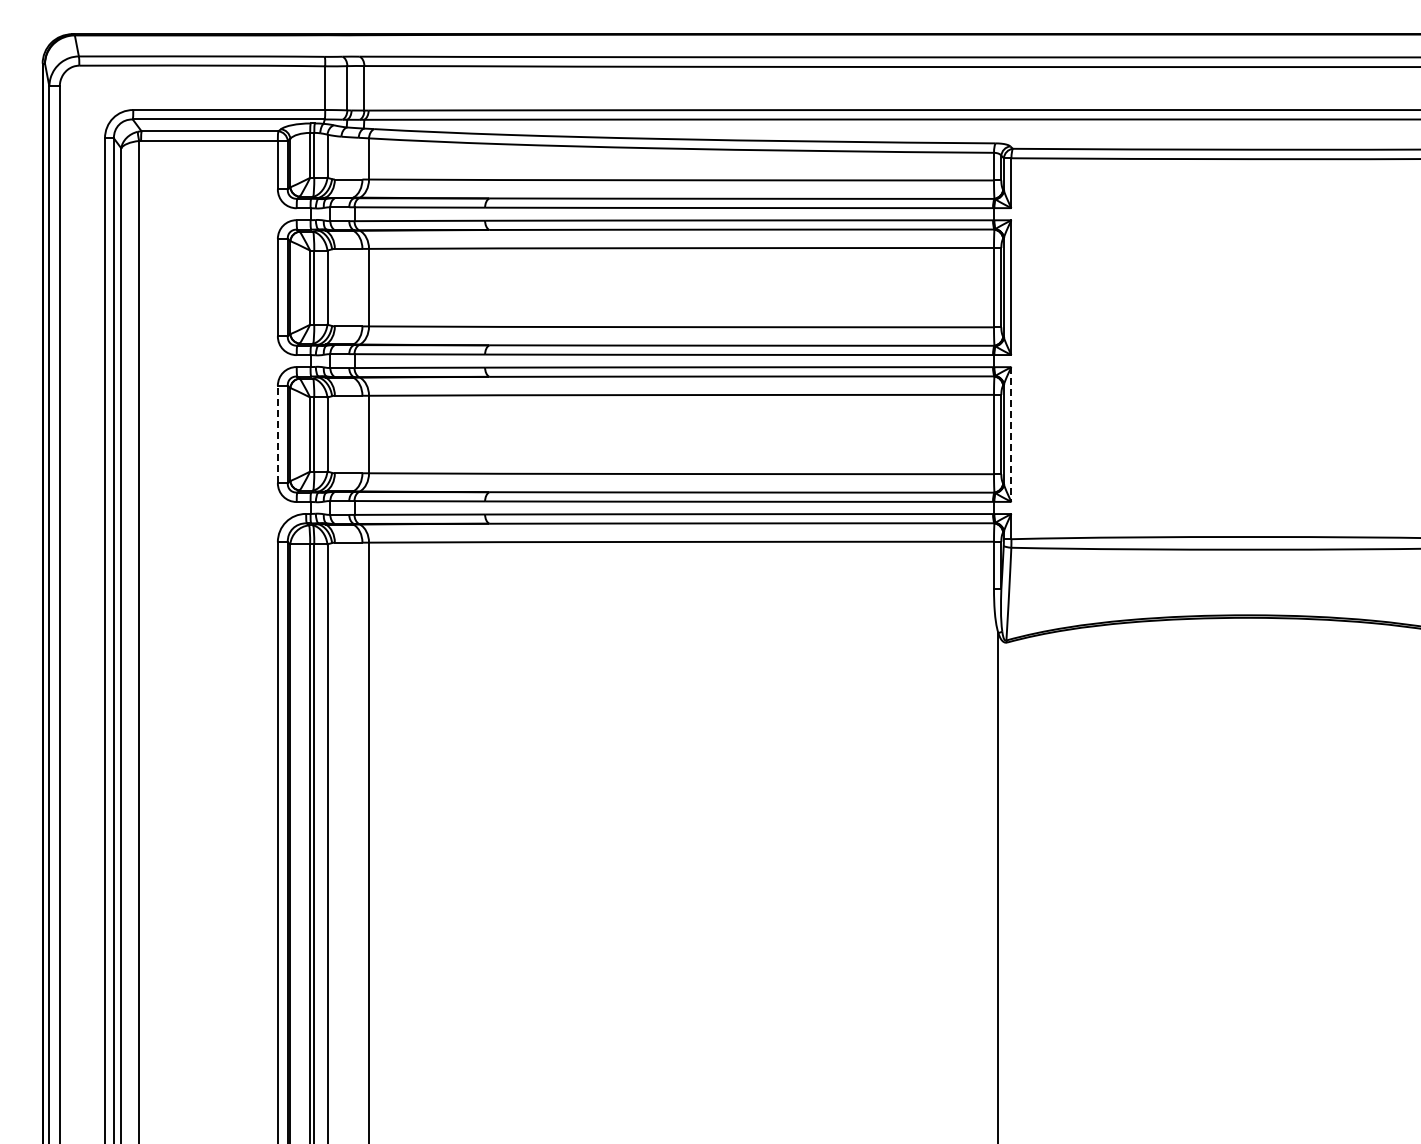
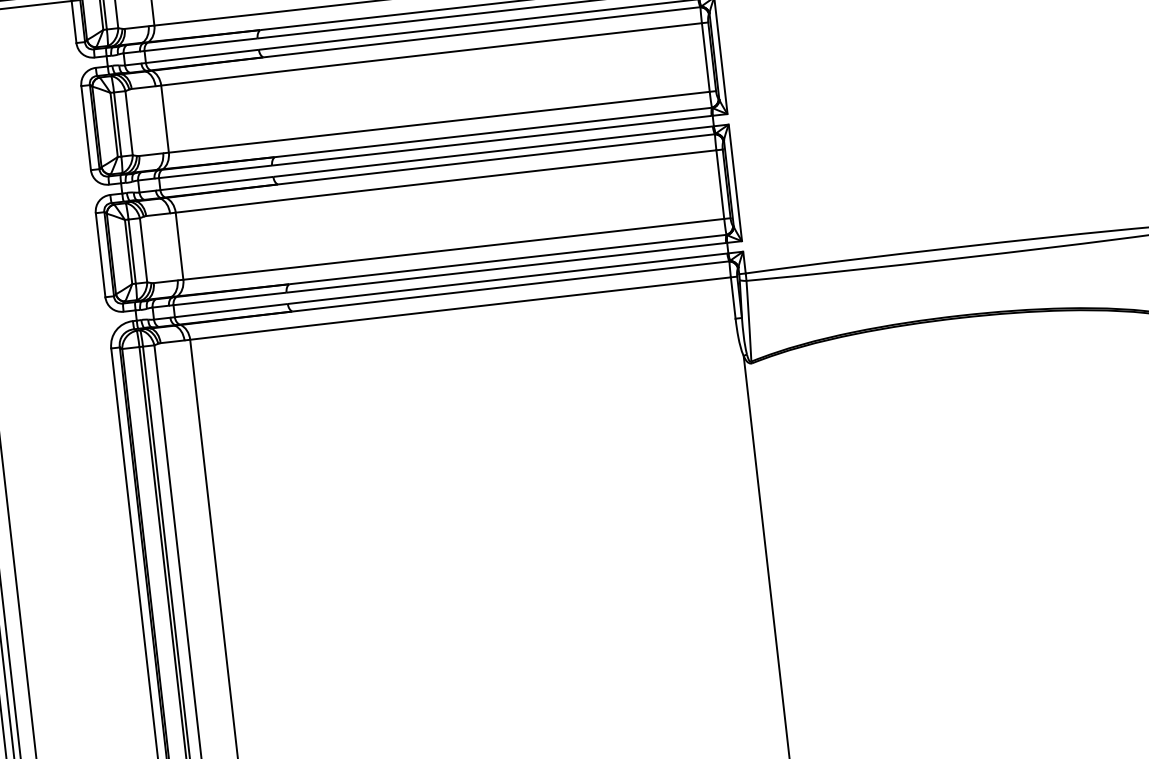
line: (277, 434) -> (100, 255), dashed -> solid
line: (1011, 435) -> (735, 183), dashed -> solid

